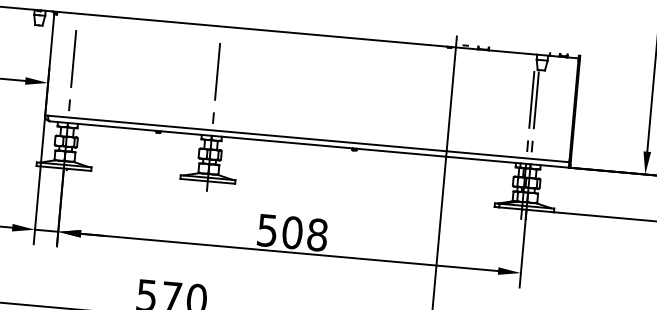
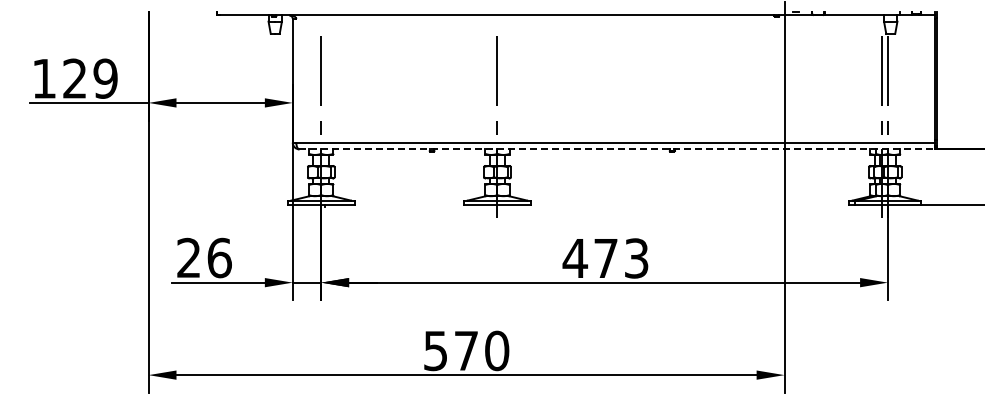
line: (309, 144) -> (617, 149), solid -> dashed
text: (292, 232) -> (605, 258), 508 -> 473

